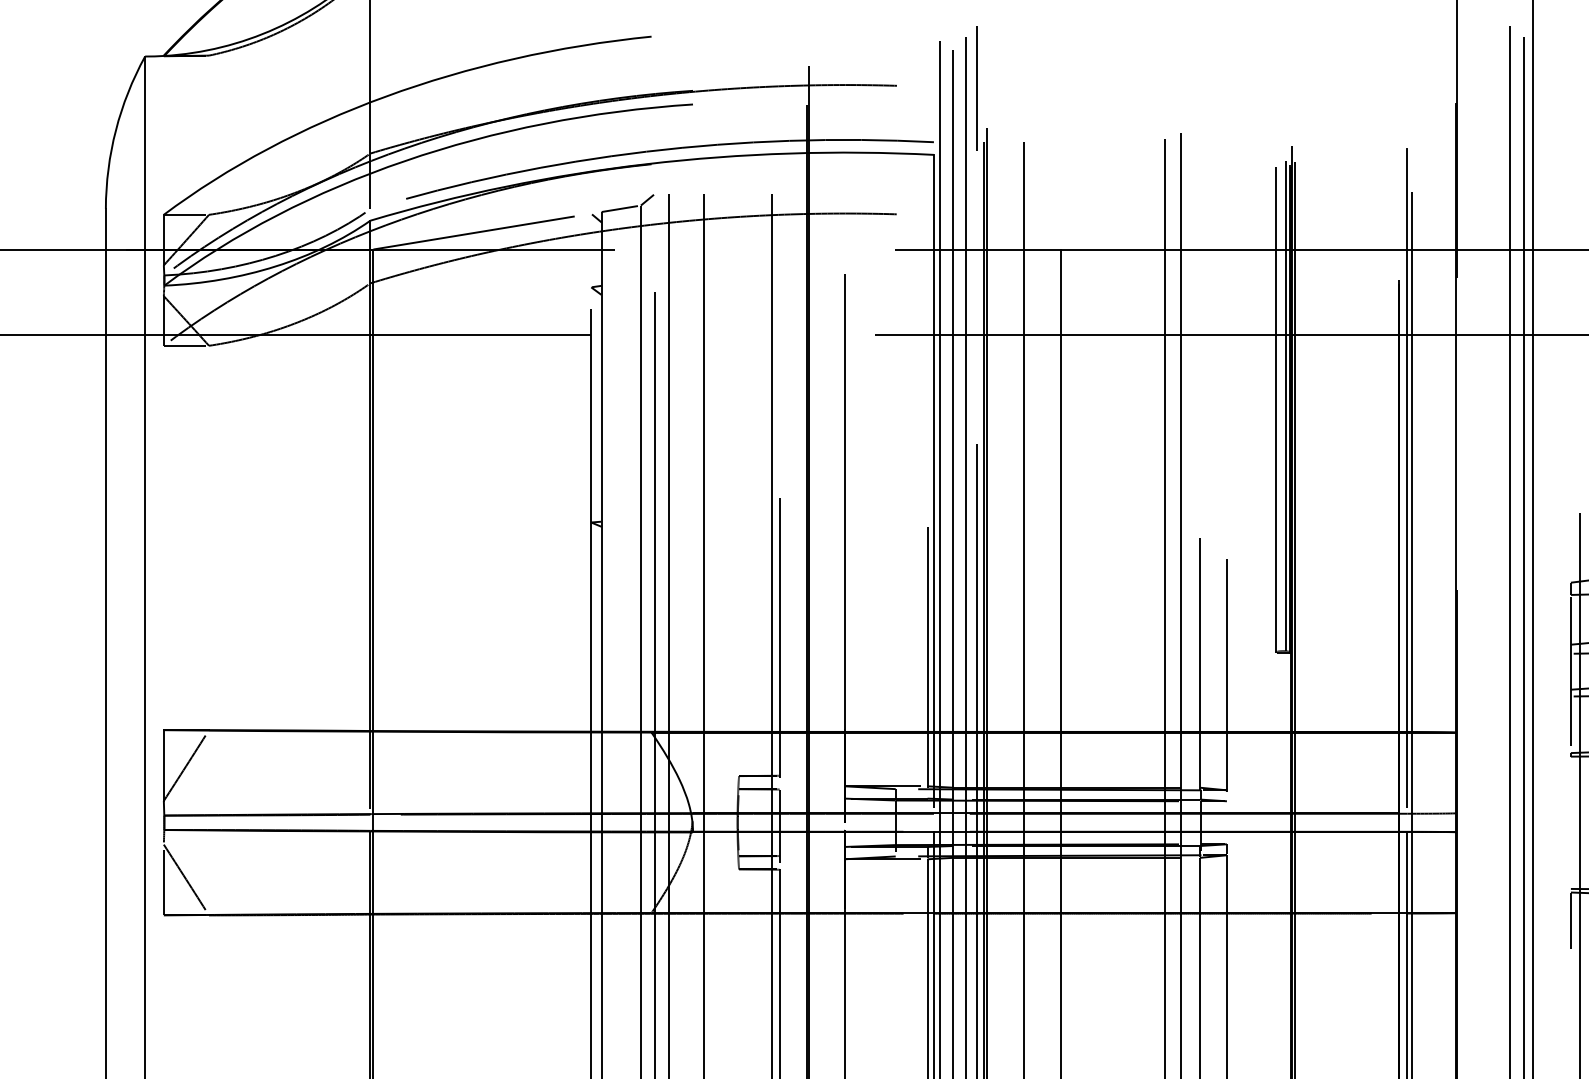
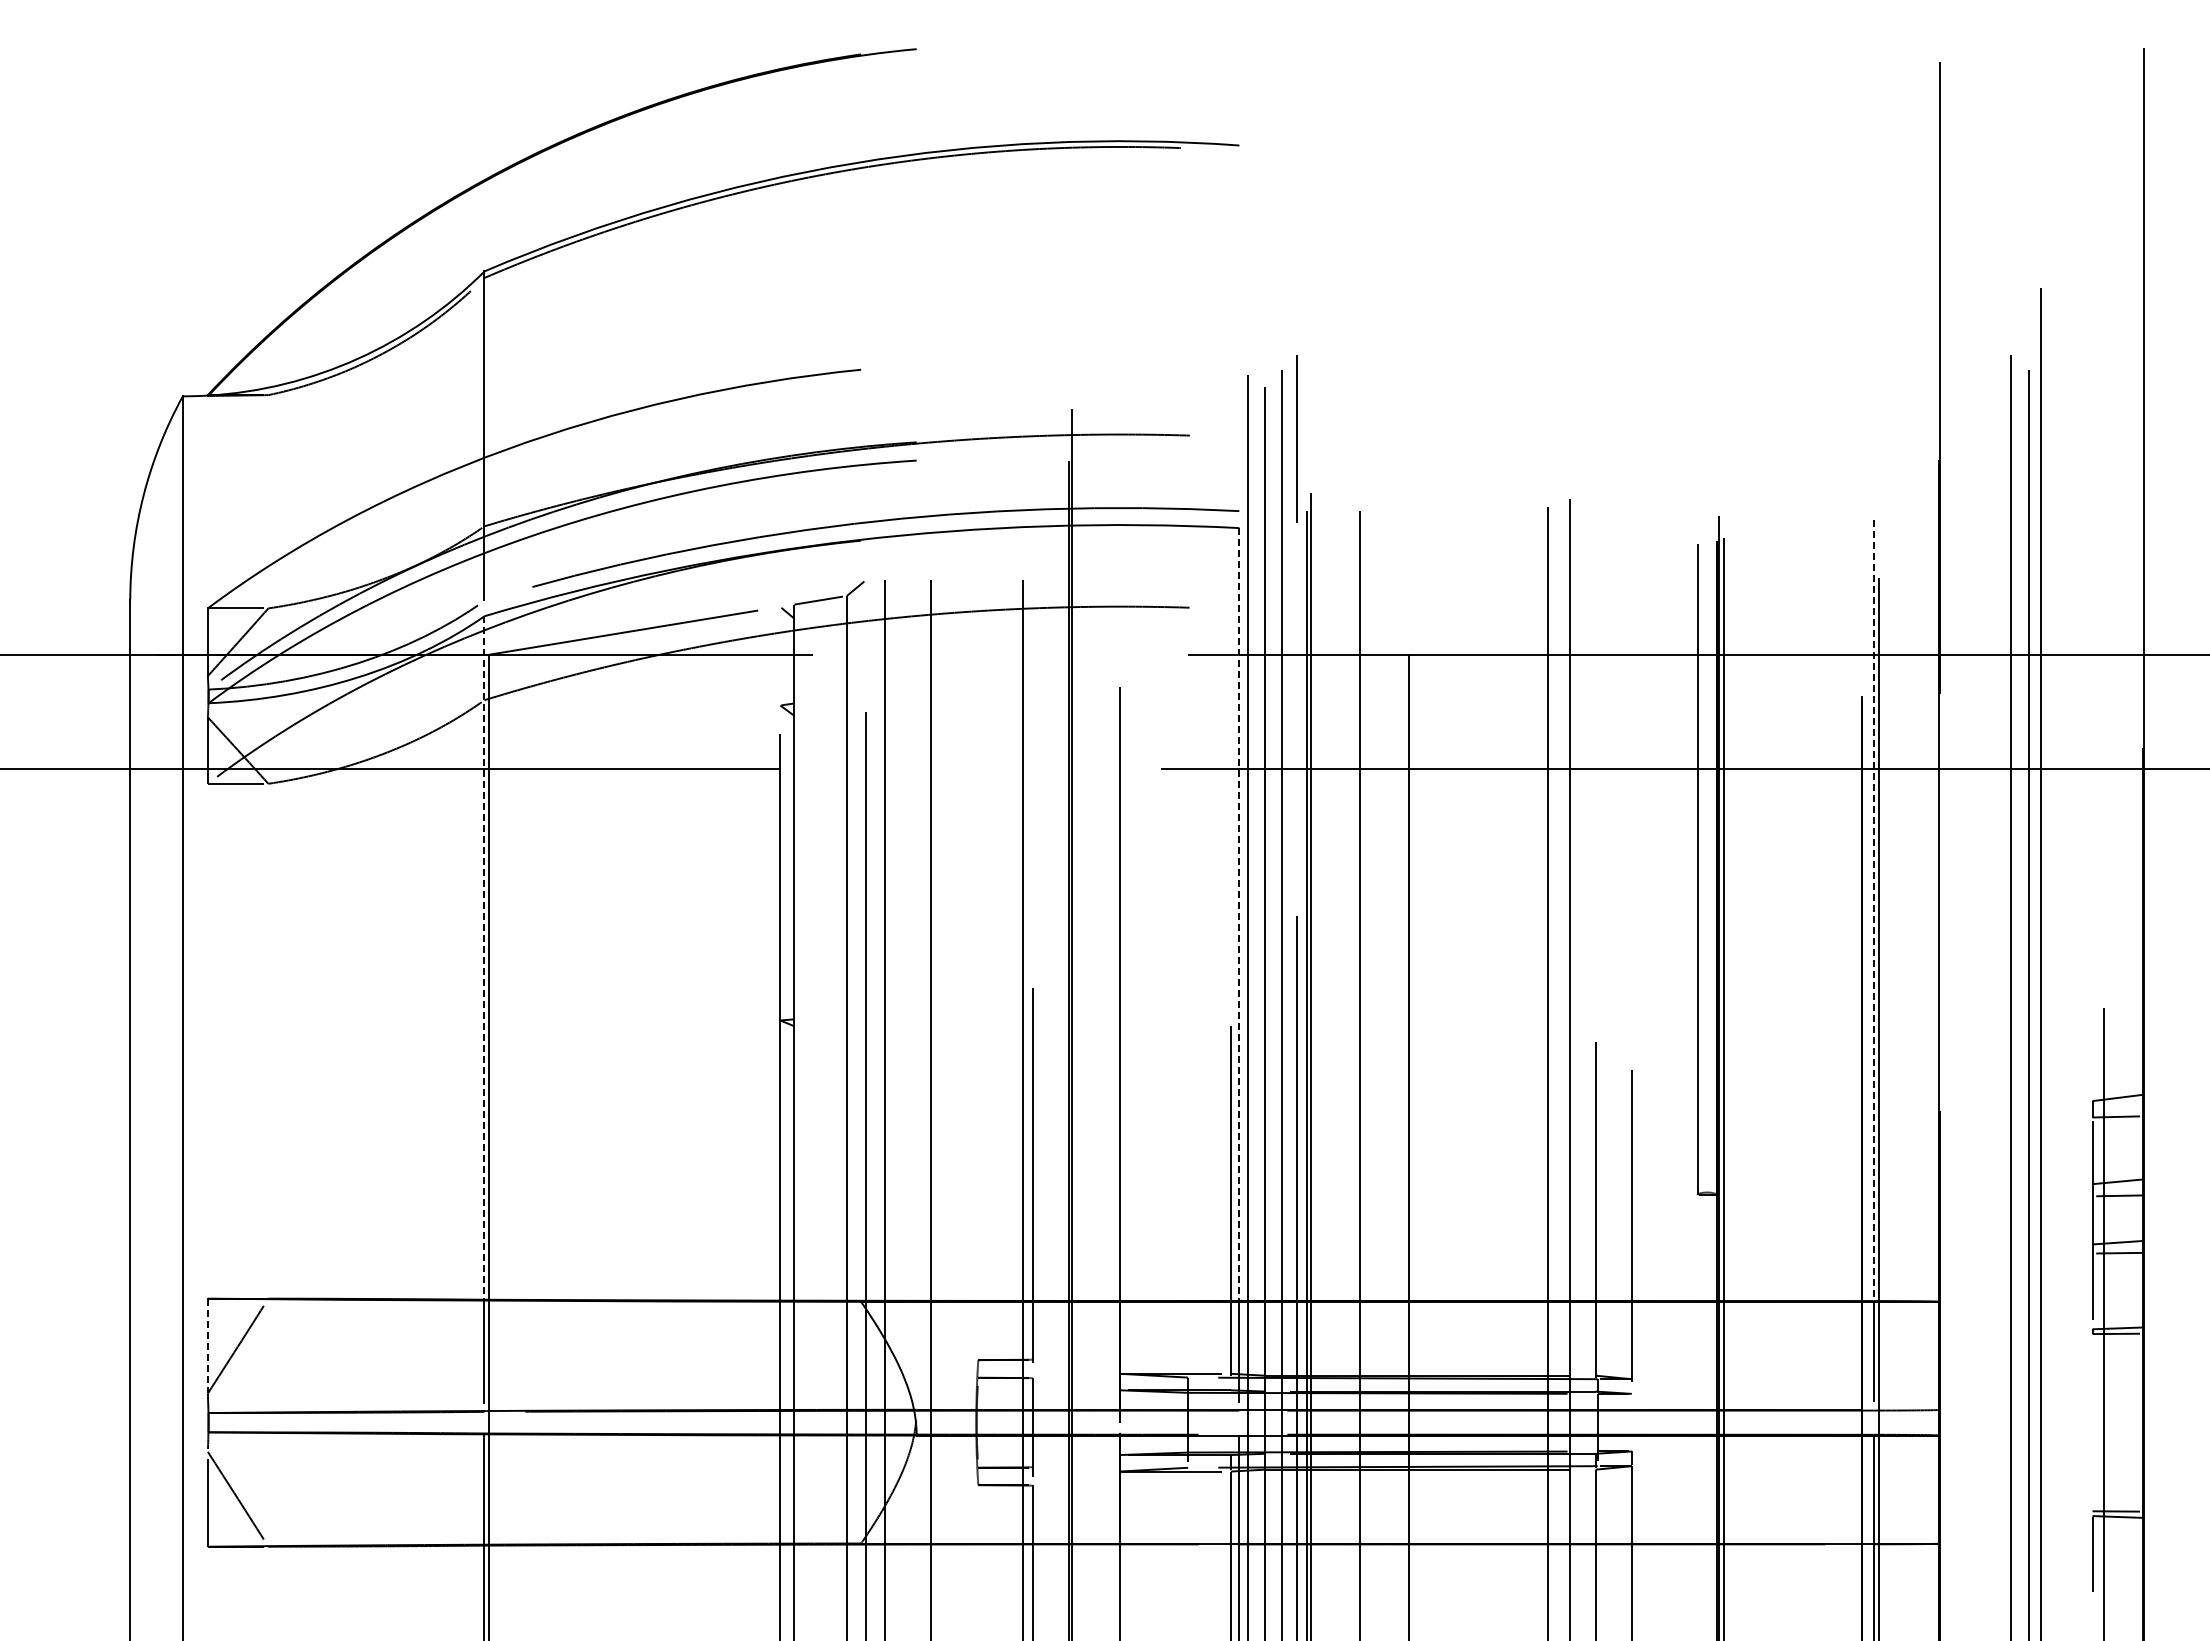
line: (1286, 405) -> (1711, 863), removed
line: (1407, 441) -> (1873, 911), solid -> dashed
line: (934, 444) -> (1239, 915), solid -> dashed
line: (370, 476) -> (484, 958), solid -> dashed
line: (163, 765) -> (207, 1346), solid -> dashed

